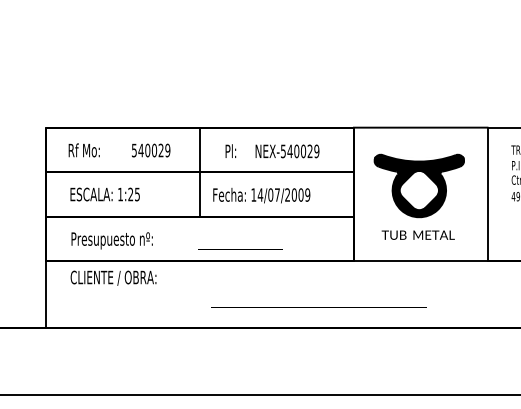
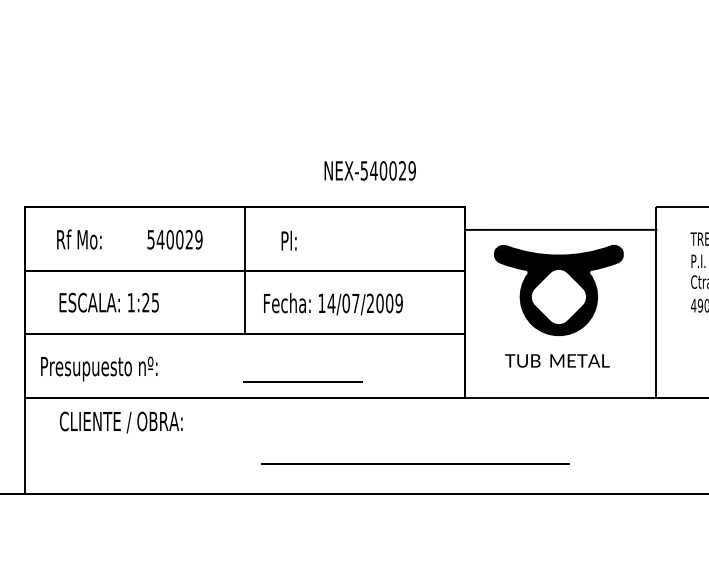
line: (420, 127) -> (560, 229), moved
text: (287, 151) -> (370, 170), moved
text: (111, 240) -> (98, 368), moved

